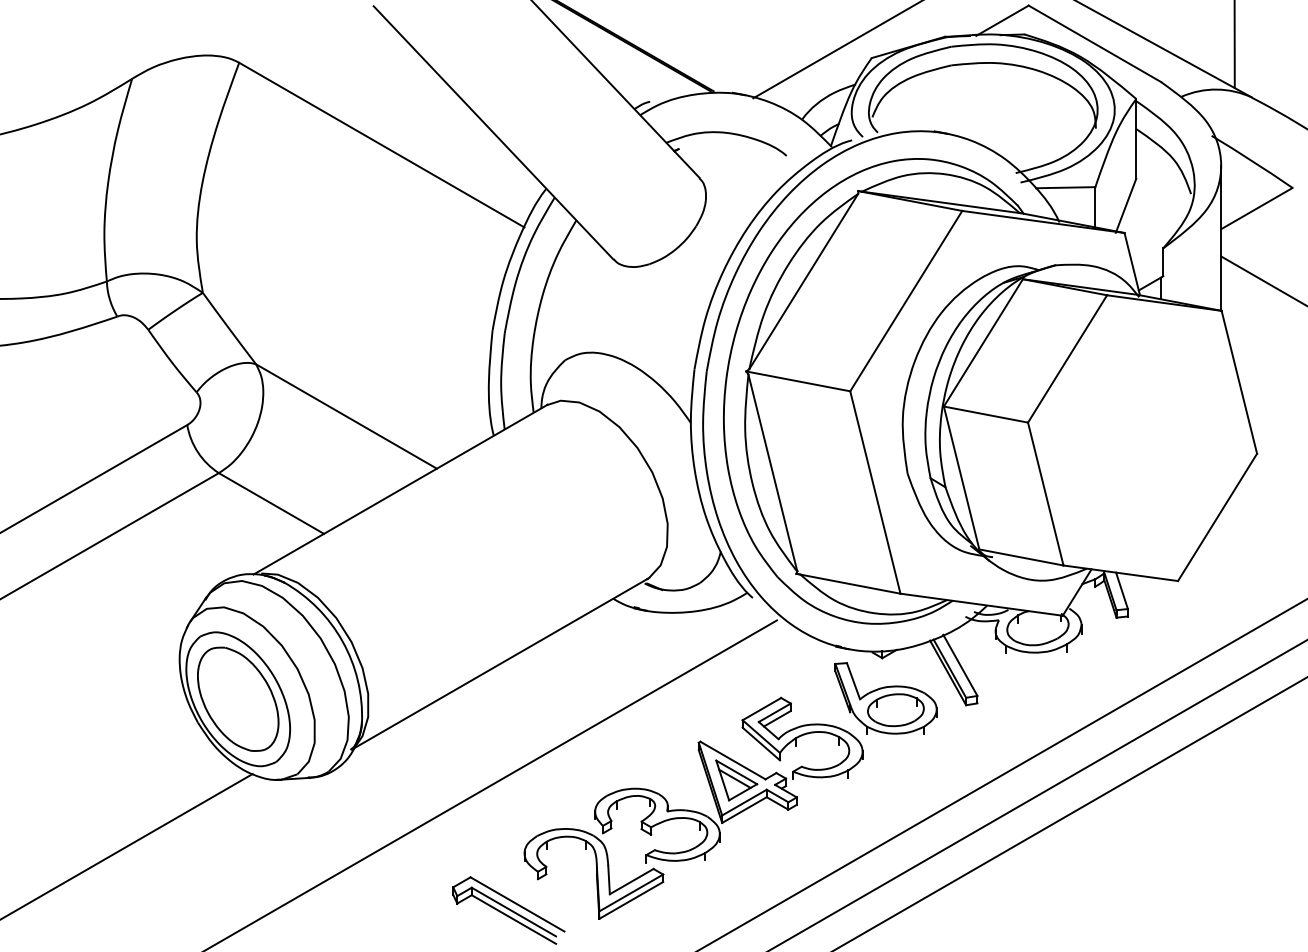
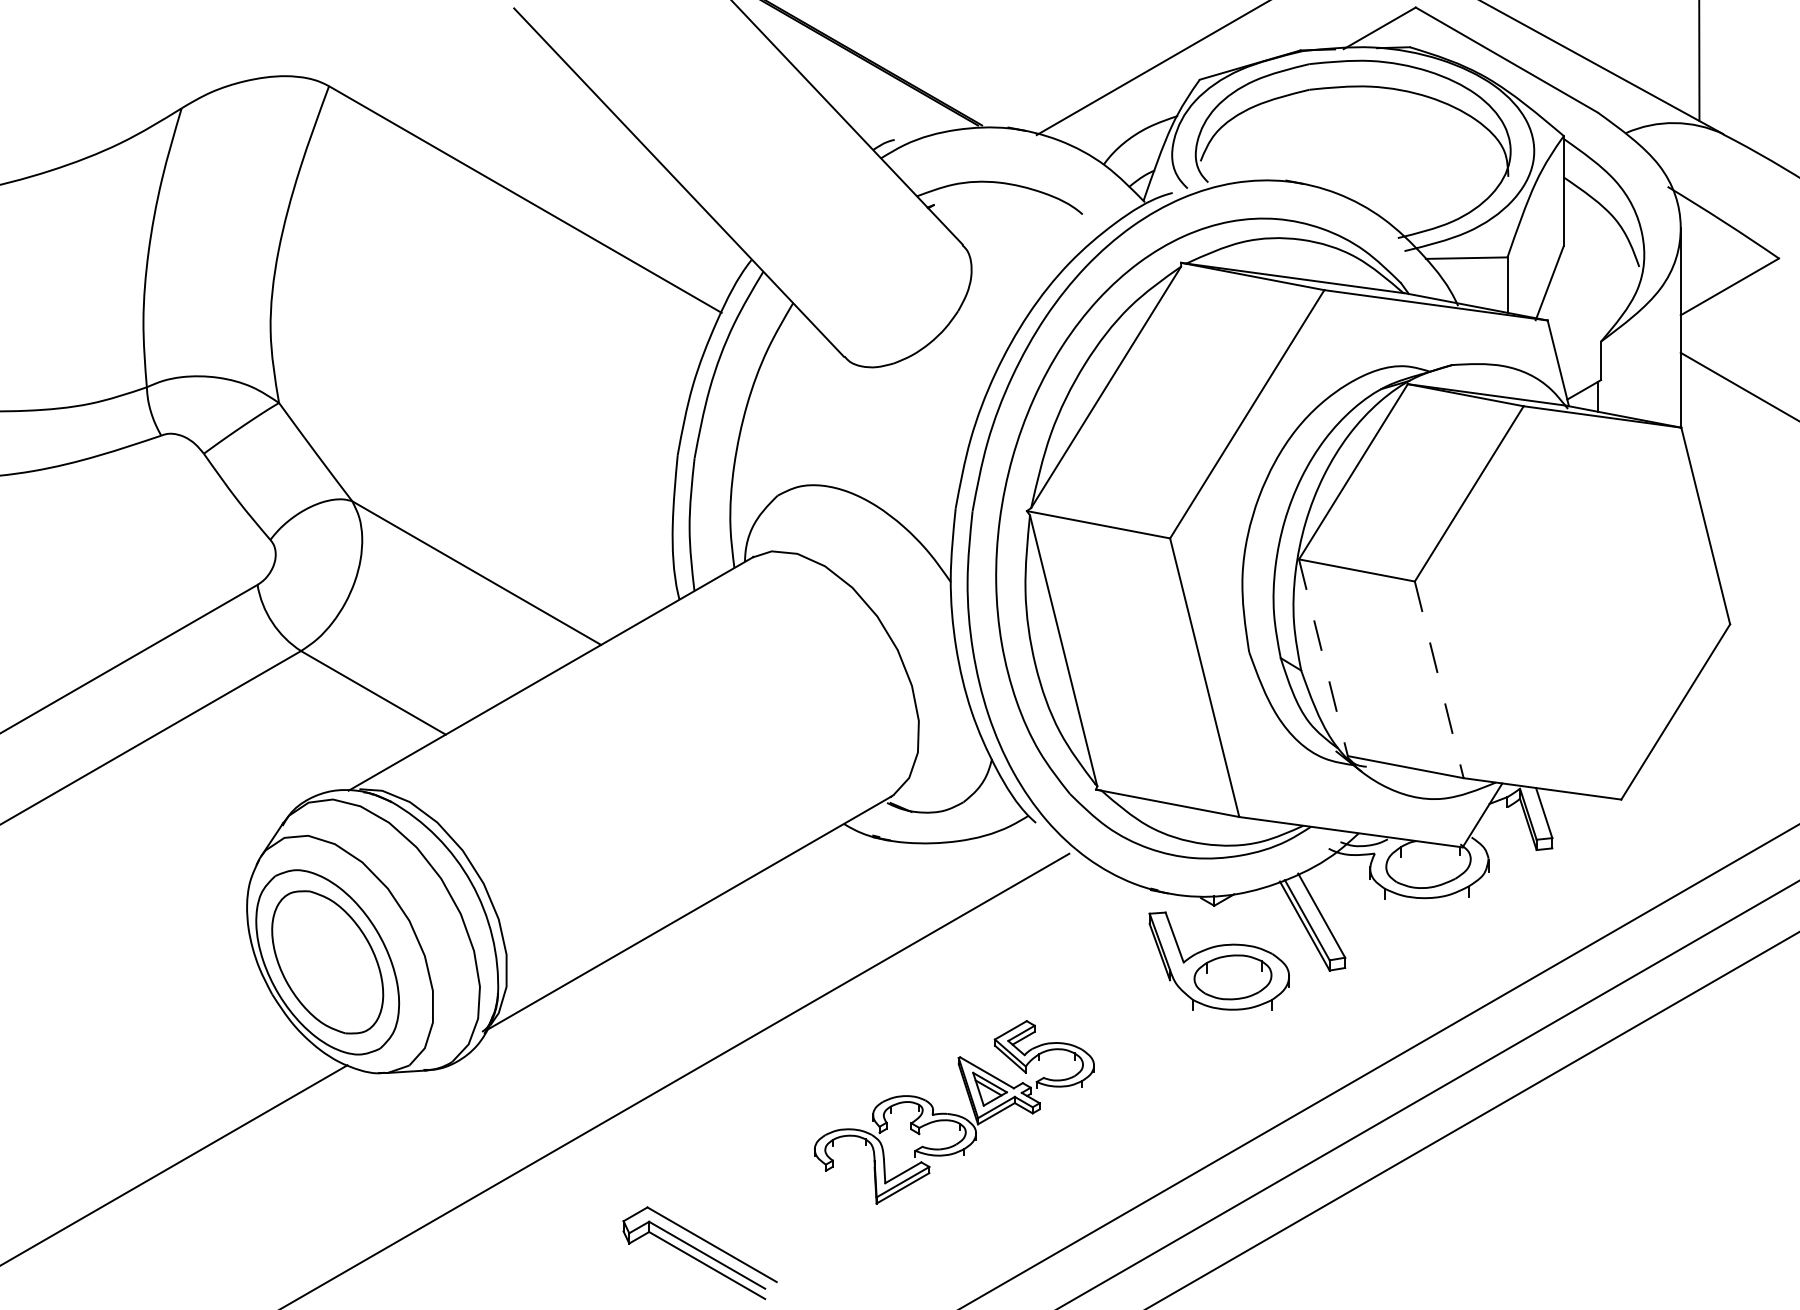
line: (961, 477) -> (1323, 657), solid -> dashed
line: (1045, 494) -> (1438, 680), solid -> dashed
part: (693, 807) -> (954, 1111), size x0.6

